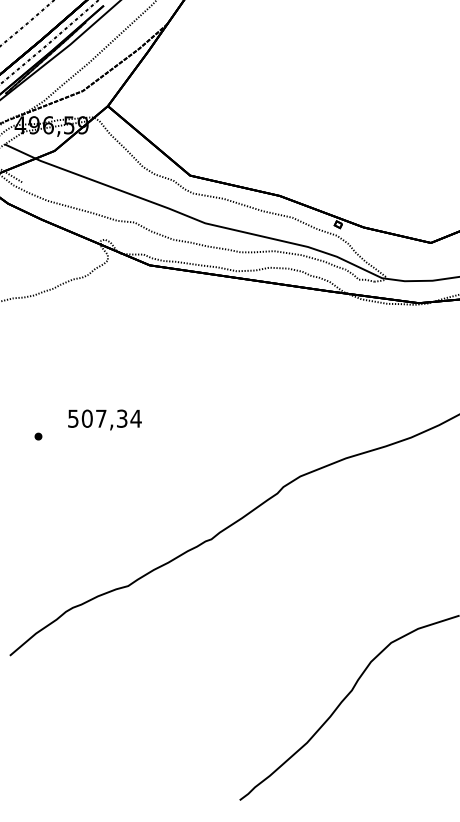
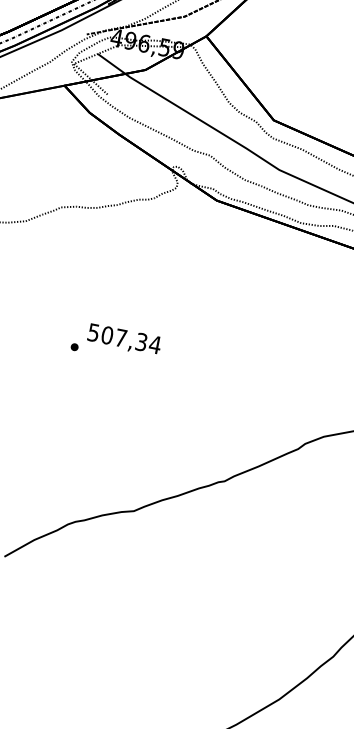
text: (104, 419) -> (124, 339), moved

